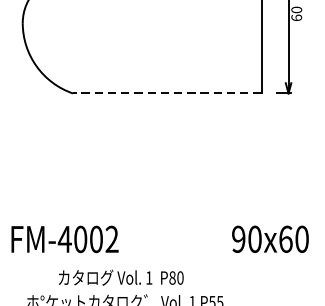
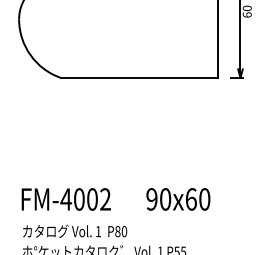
line: (167, 92) -> (139, 77), dashed -> solid
text: (64, 239) -> (65, 199), moved
text: (270, 239) -> (178, 199), moved
text: (121, 276) -> (75, 230), moved

